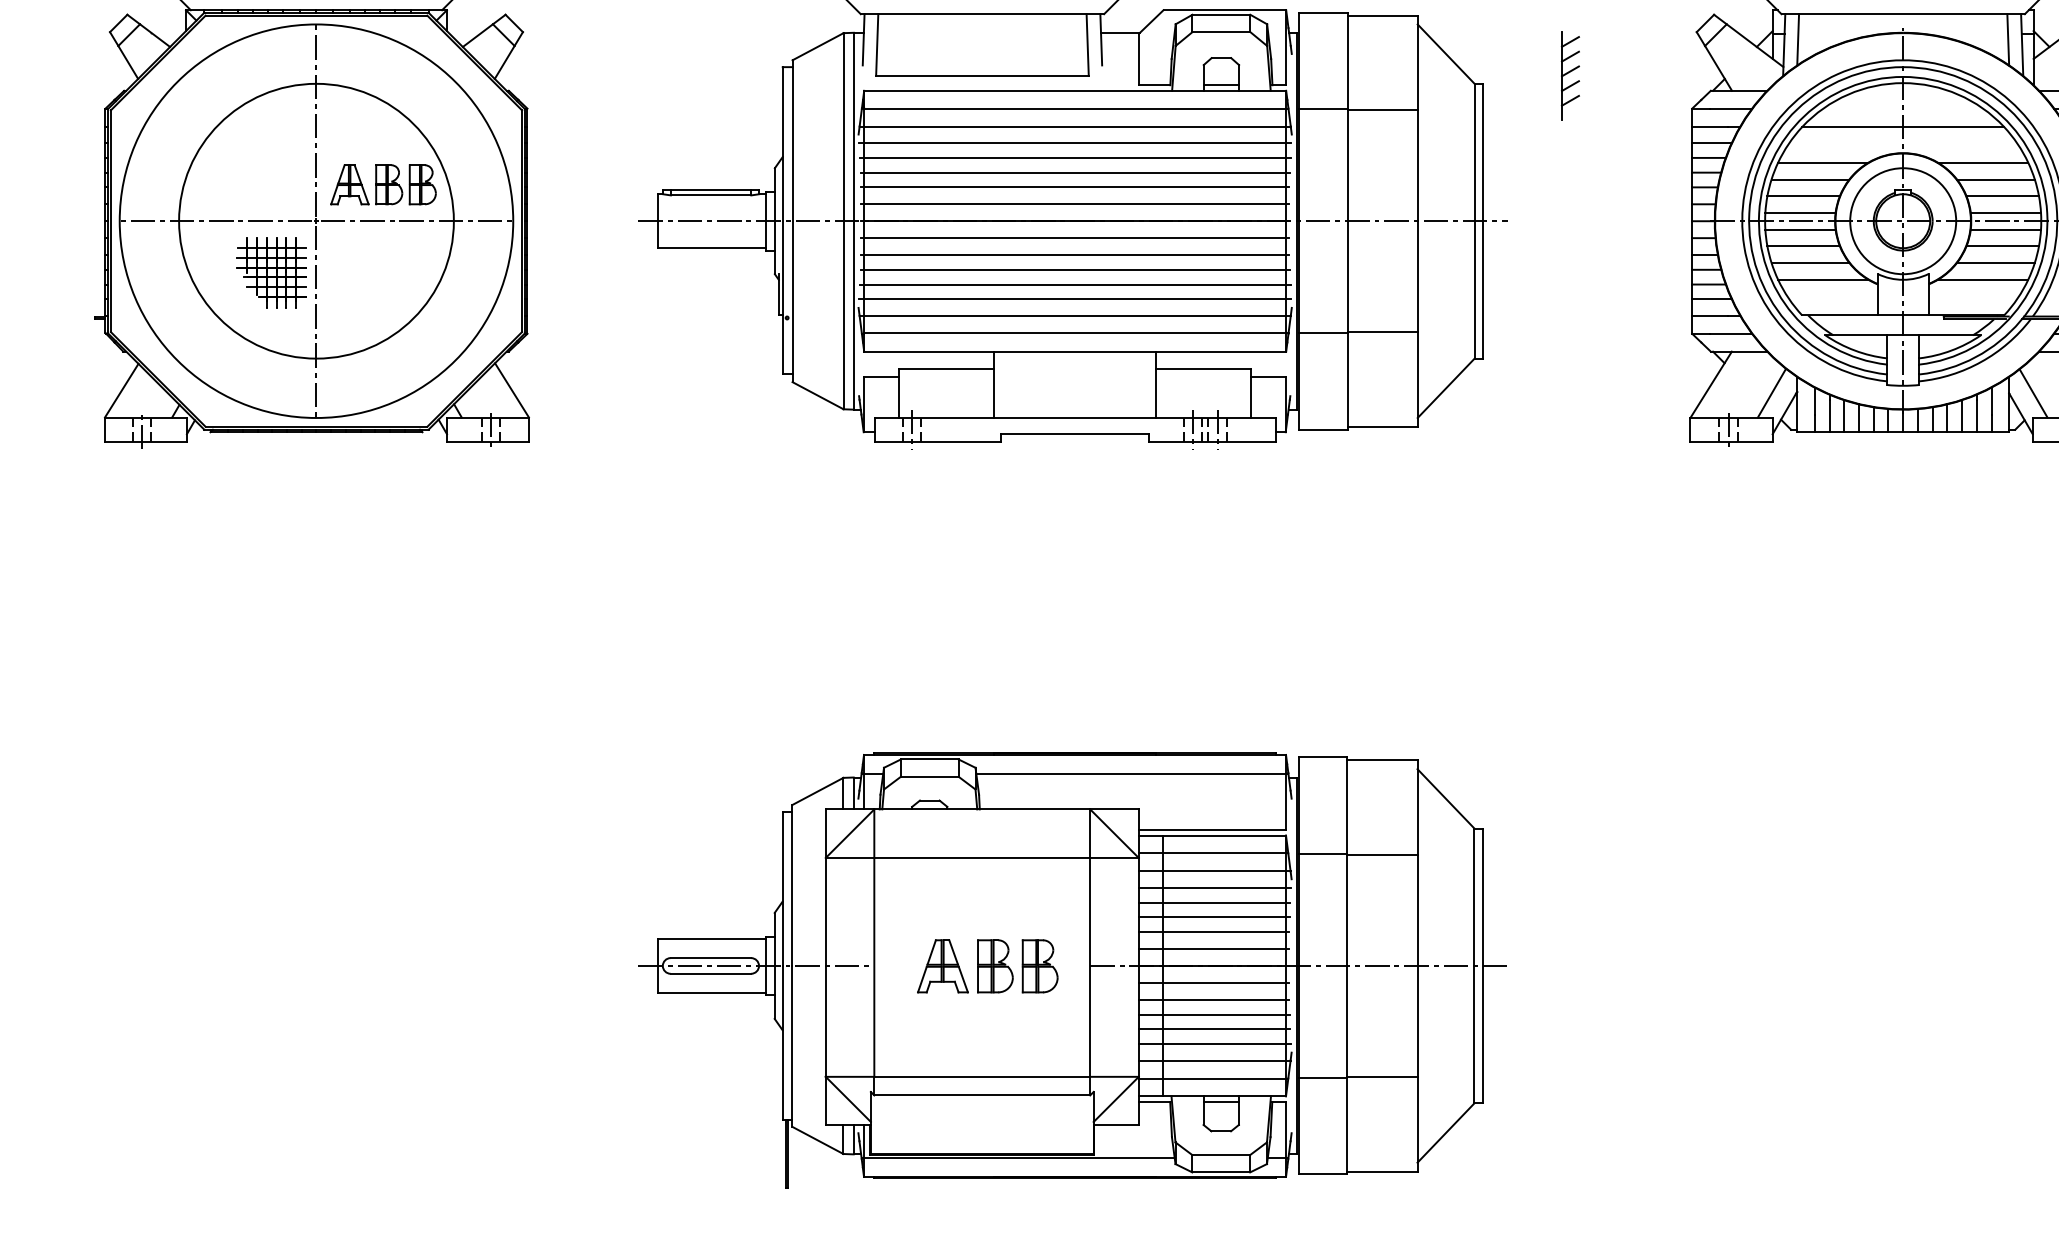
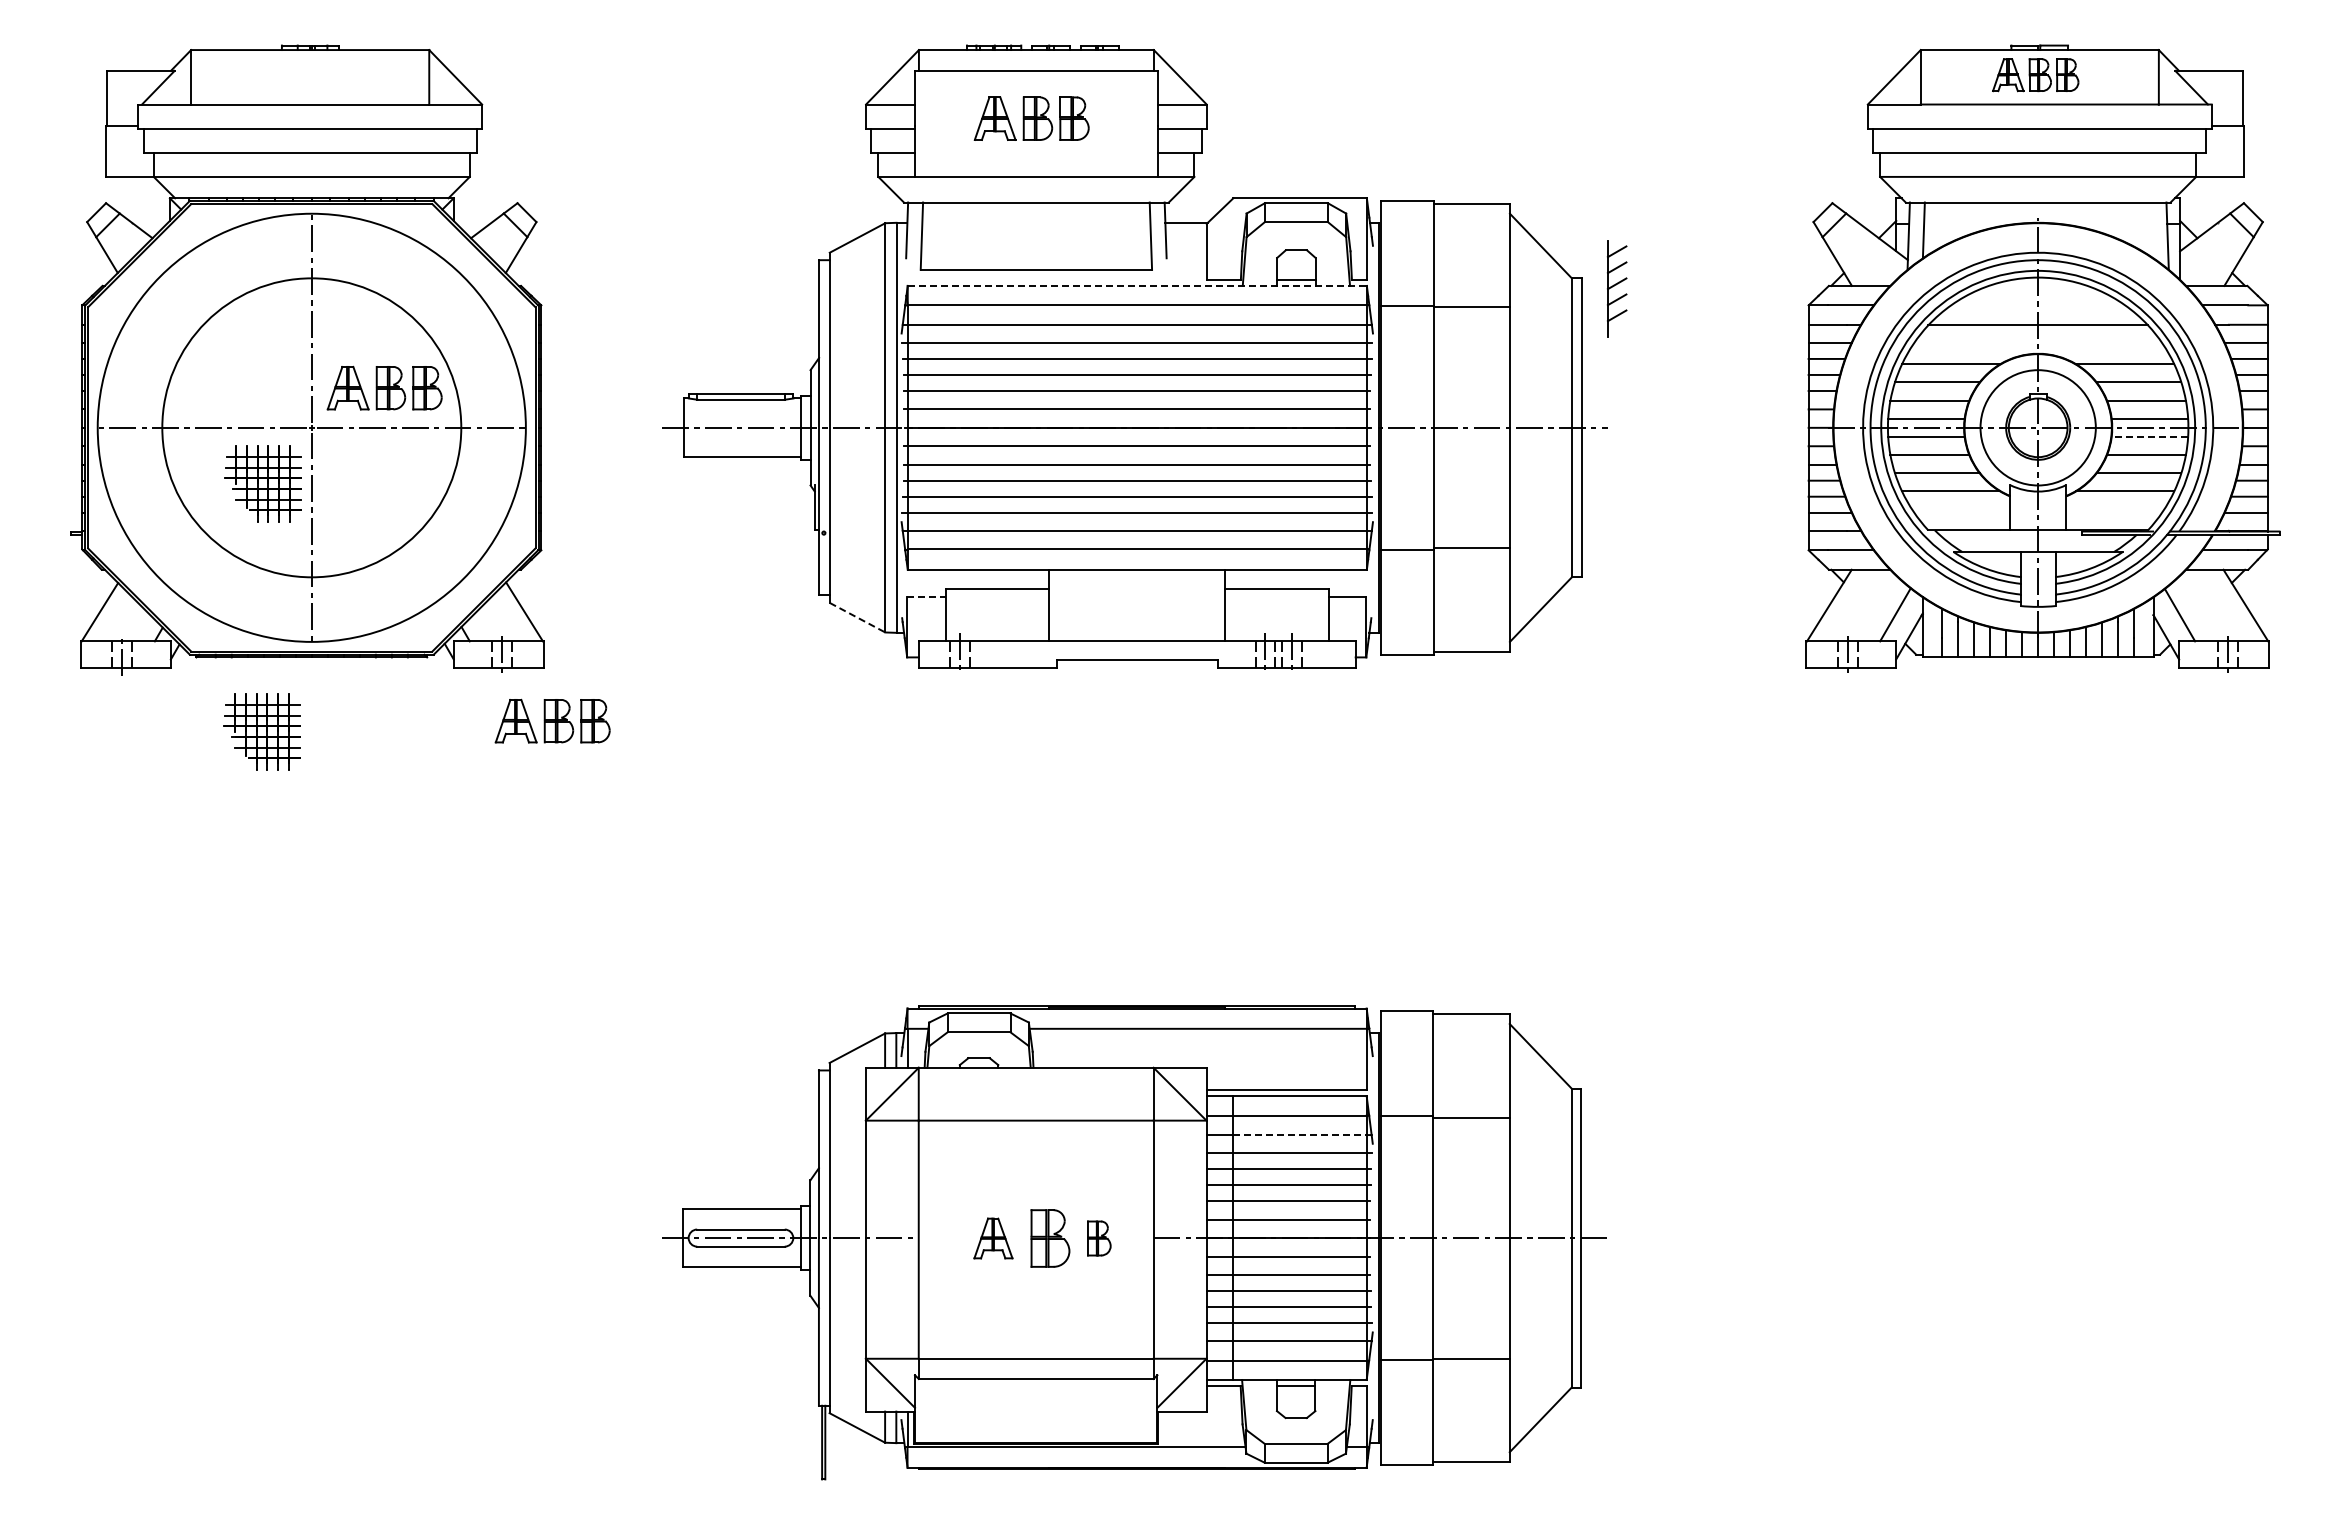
line: (2008, 39) -> (2152, 230), removed
part: (1569, 75) -> (1616, 288), moved
line: (1075, 90) -> (1137, 285), solid -> dashed
line: (2005, 229) -> (2149, 436), solid -> dashed
line: (881, 377) -> (926, 597), solid -> dashed
line: (818, 395) -> (857, 617), solid -> dashed
part: (537, 490) -> (552, 720), added
part: (270, 500) -> (261, 731), added
line: (1224, 871) -> (1299, 1135), solid -> dashed
part: (943, 966) -> (993, 1238), size x0.7
part: (1040, 966) -> (1099, 1238), size x0.6

